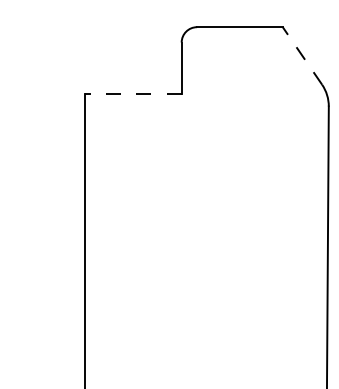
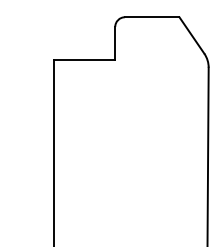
line: (301, 55) -> (191, 35), dashed -> solid
line: (133, 93) -> (84, 59), dashed -> solid

